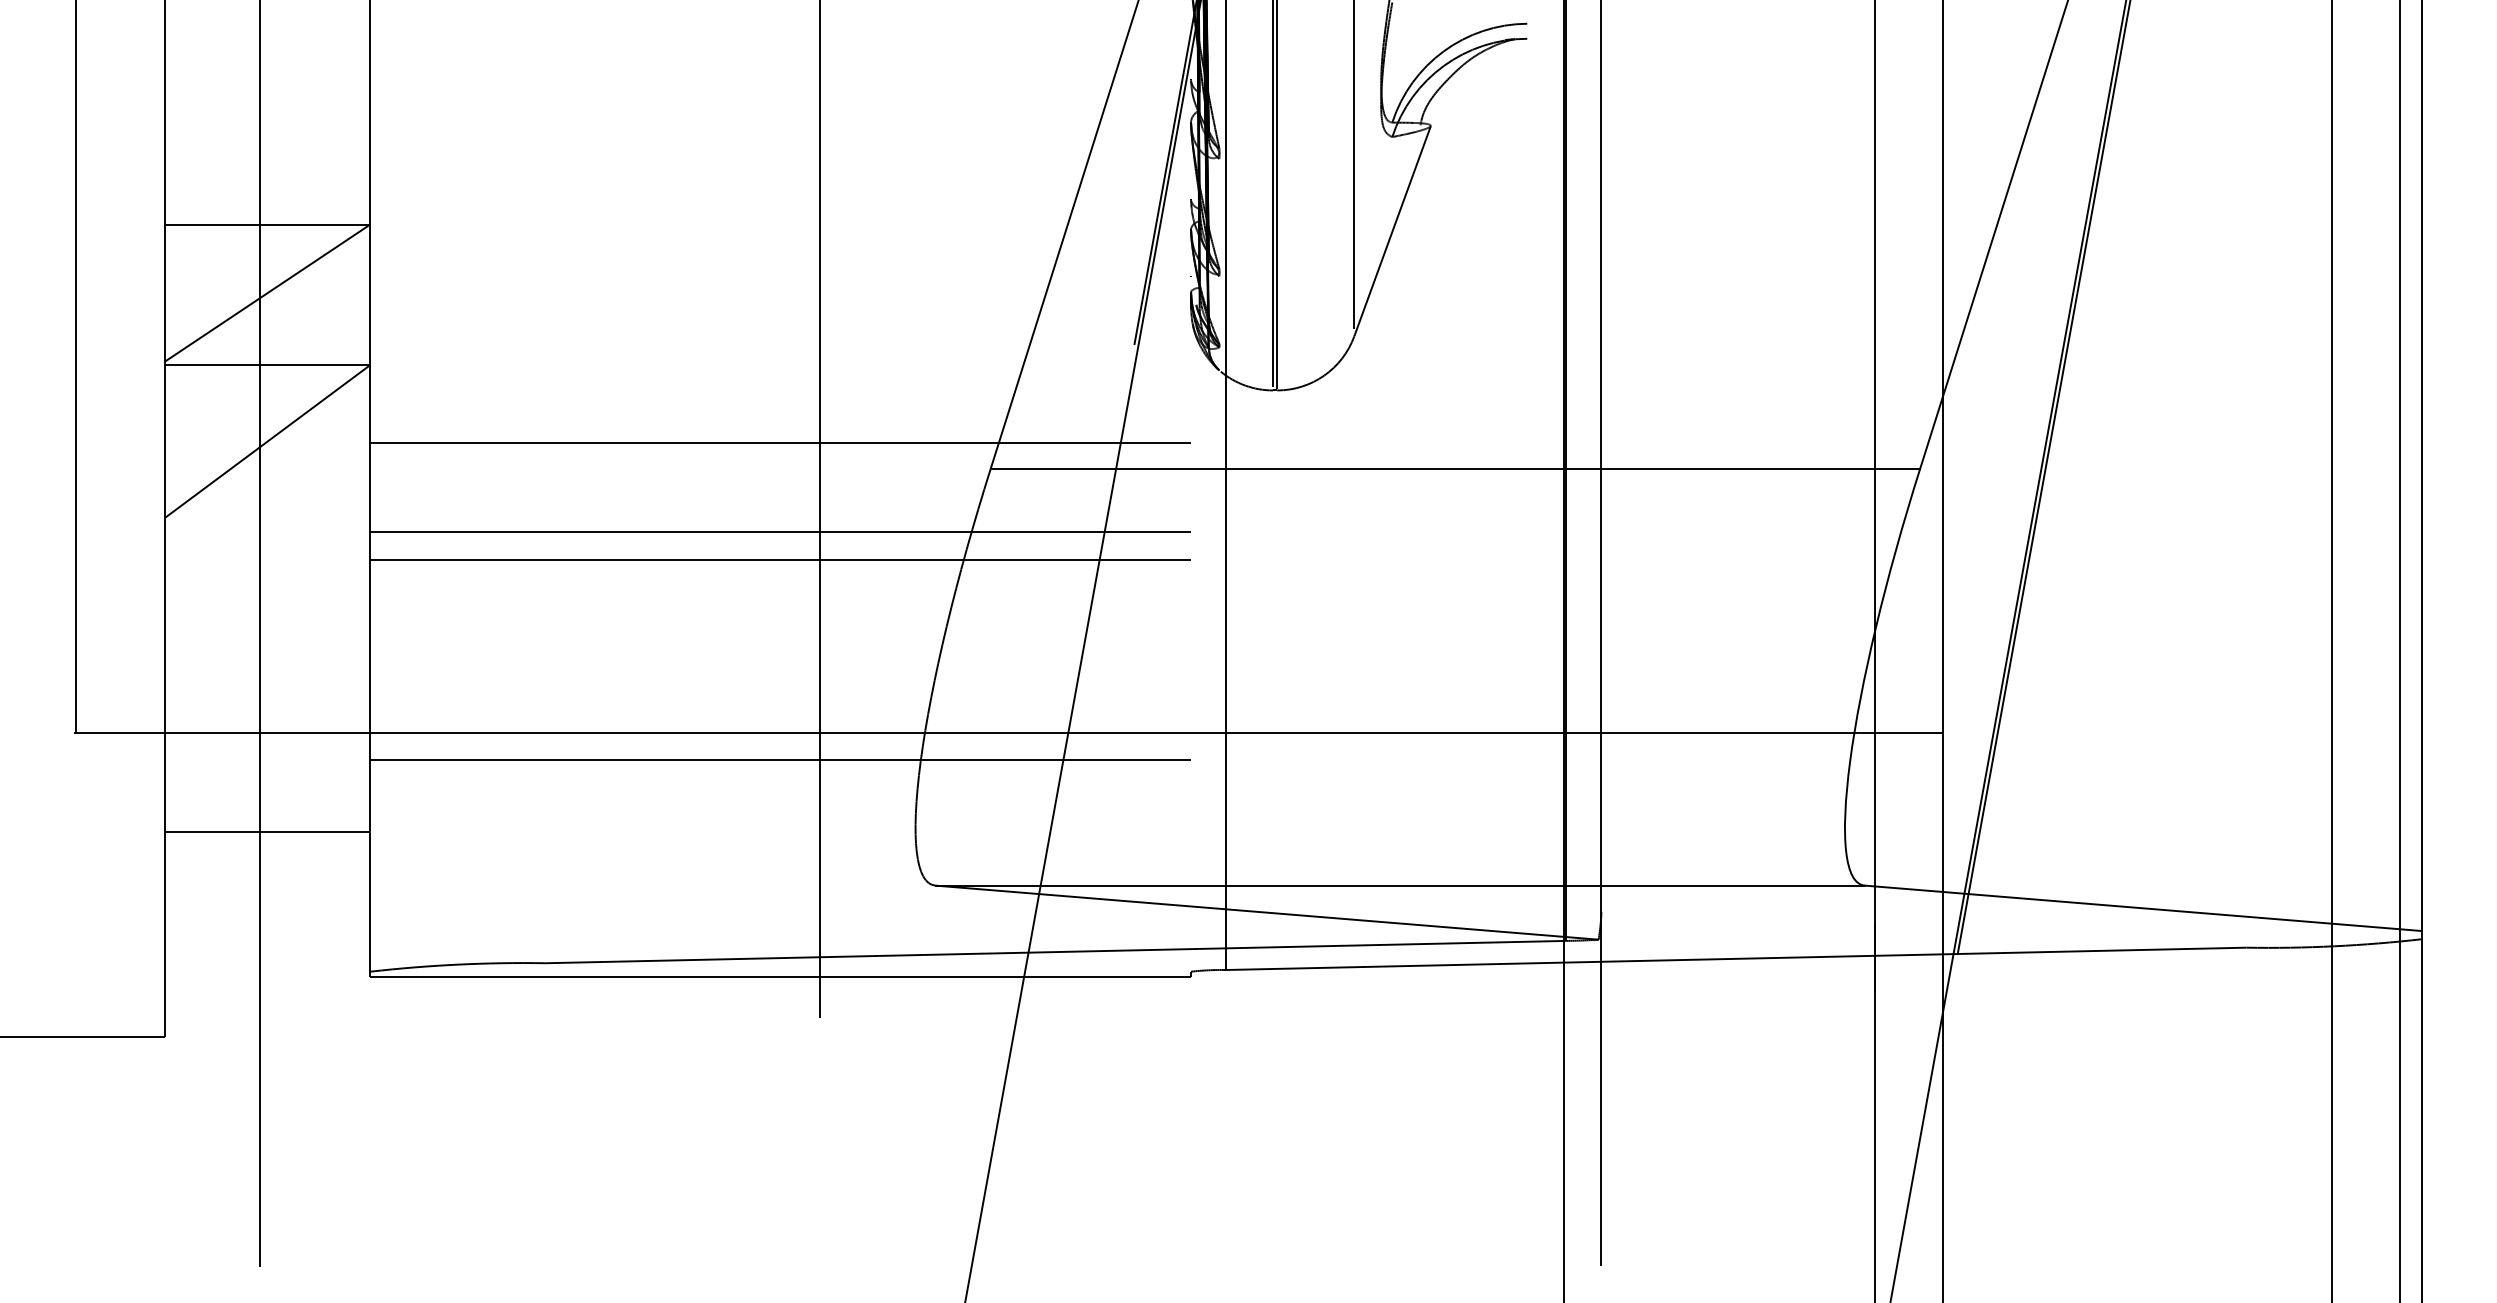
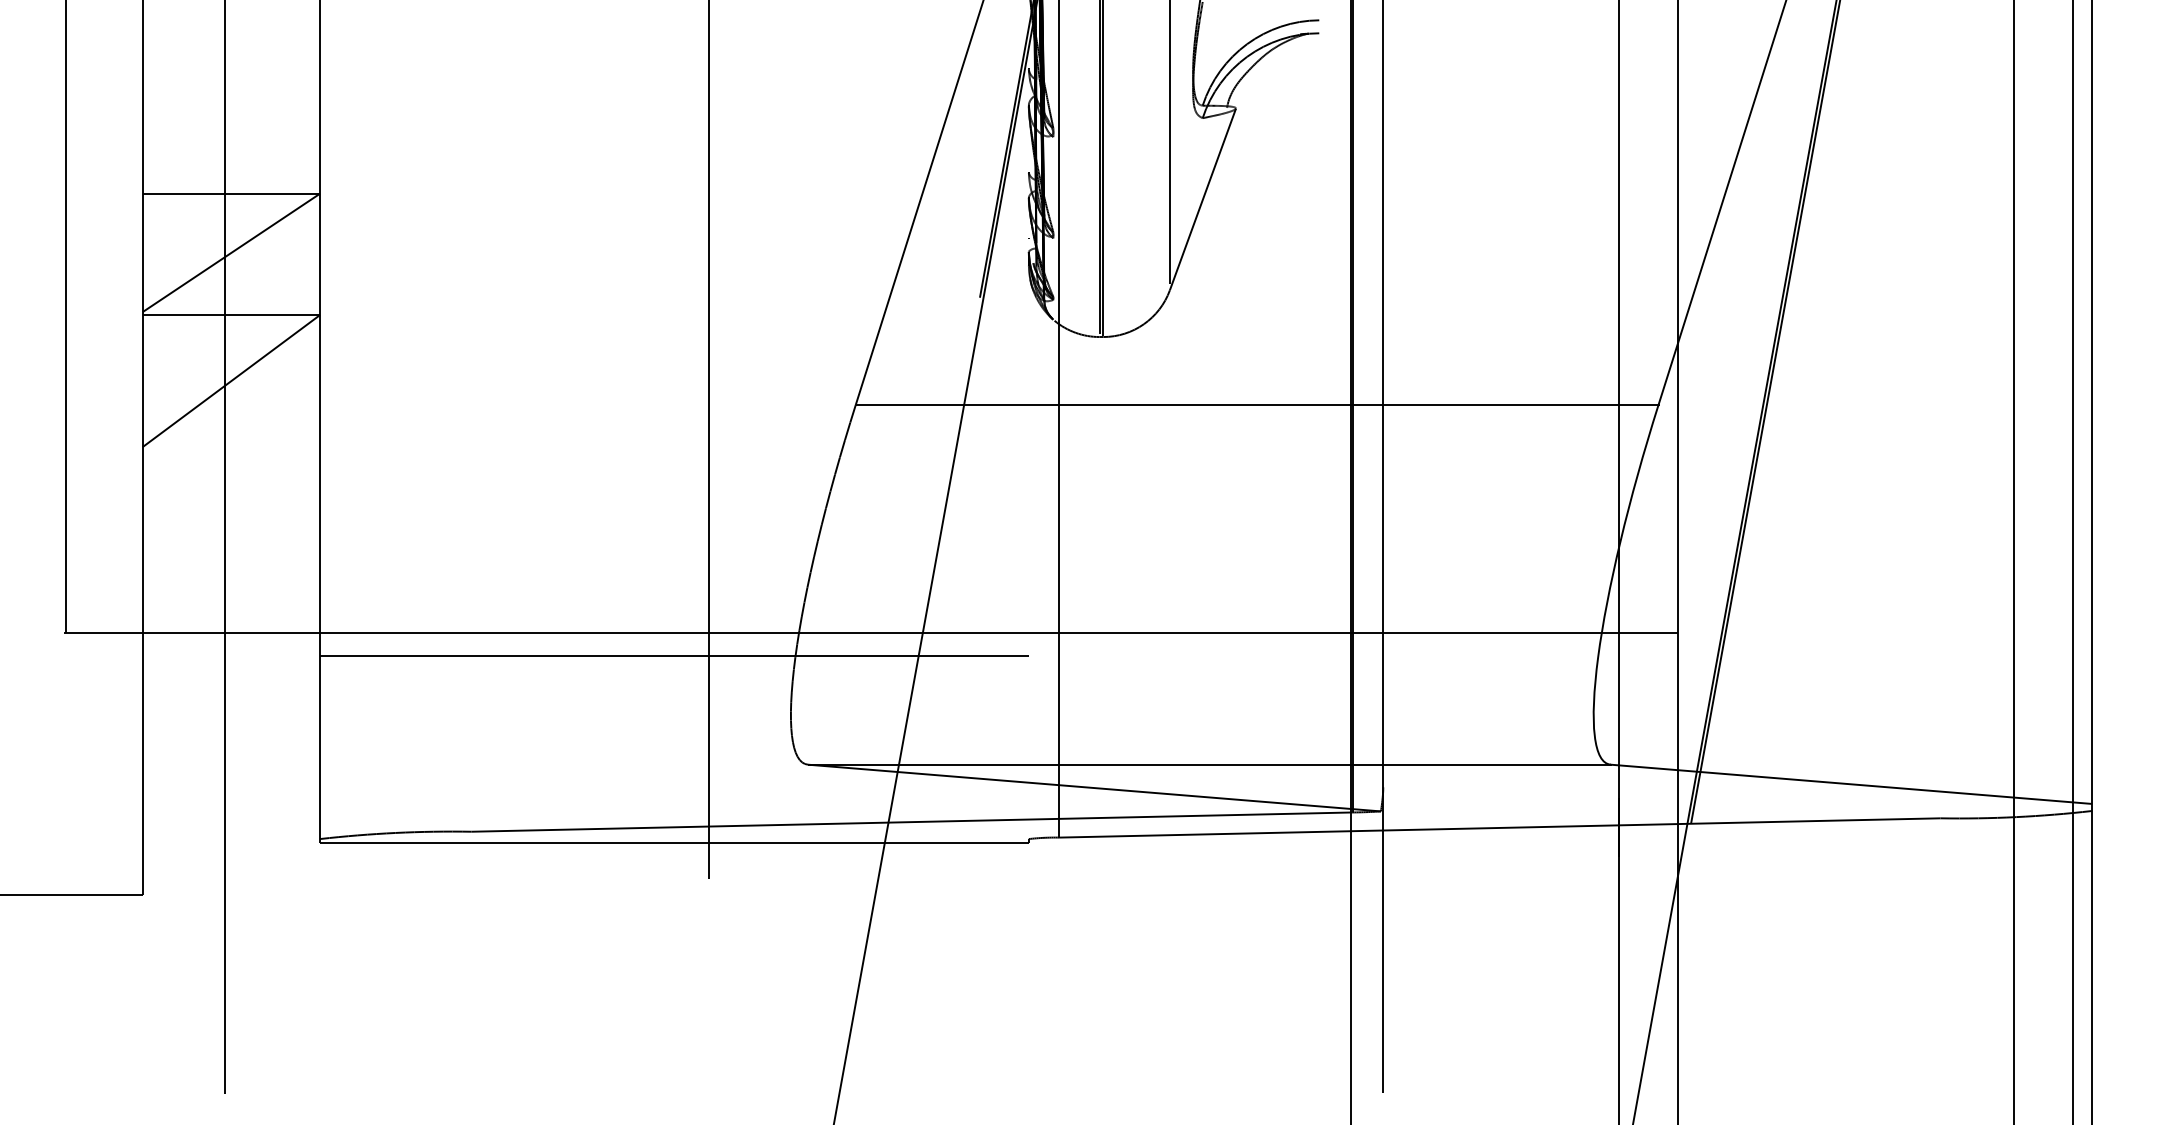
line: (780, 442) -> (674, 381), removed
line: (780, 532) -> (674, 459), removed
line: (780, 560) -> (674, 483), removed
line: (267, 831) -> (231, 717), removed

